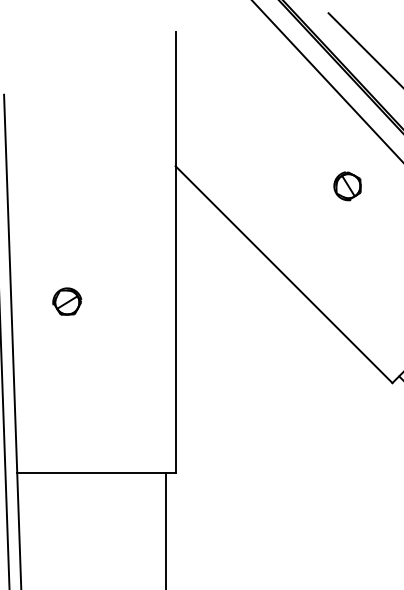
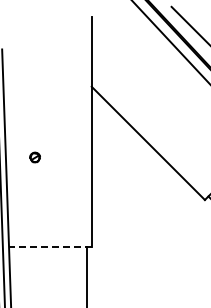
part: (347, 186) -> (181, 97), removed
part: (66, 301) -> (34, 157), size x0.7
line: (94, 472) -> (49, 246), solid -> dashed

